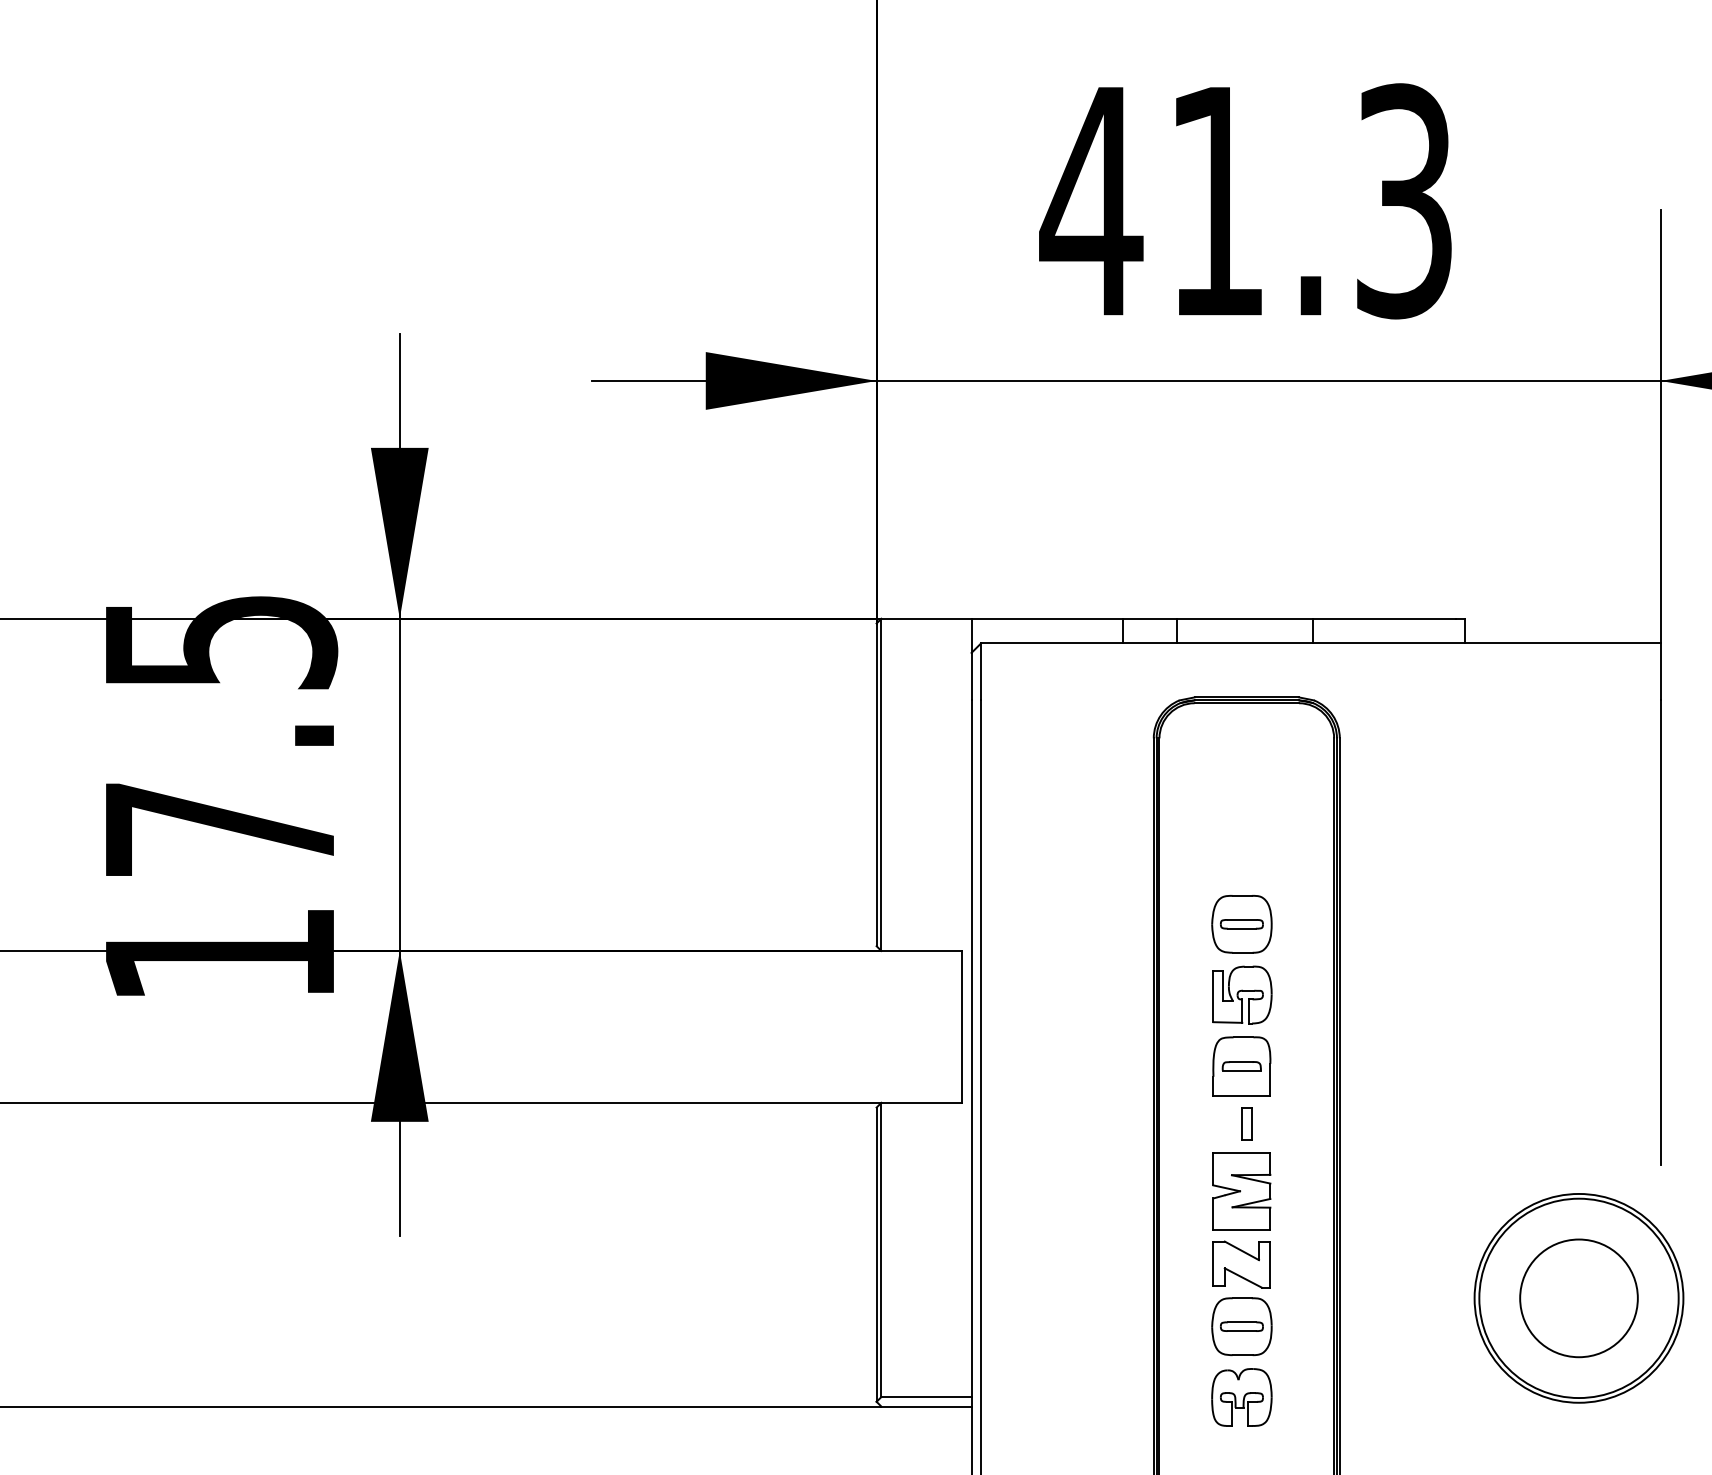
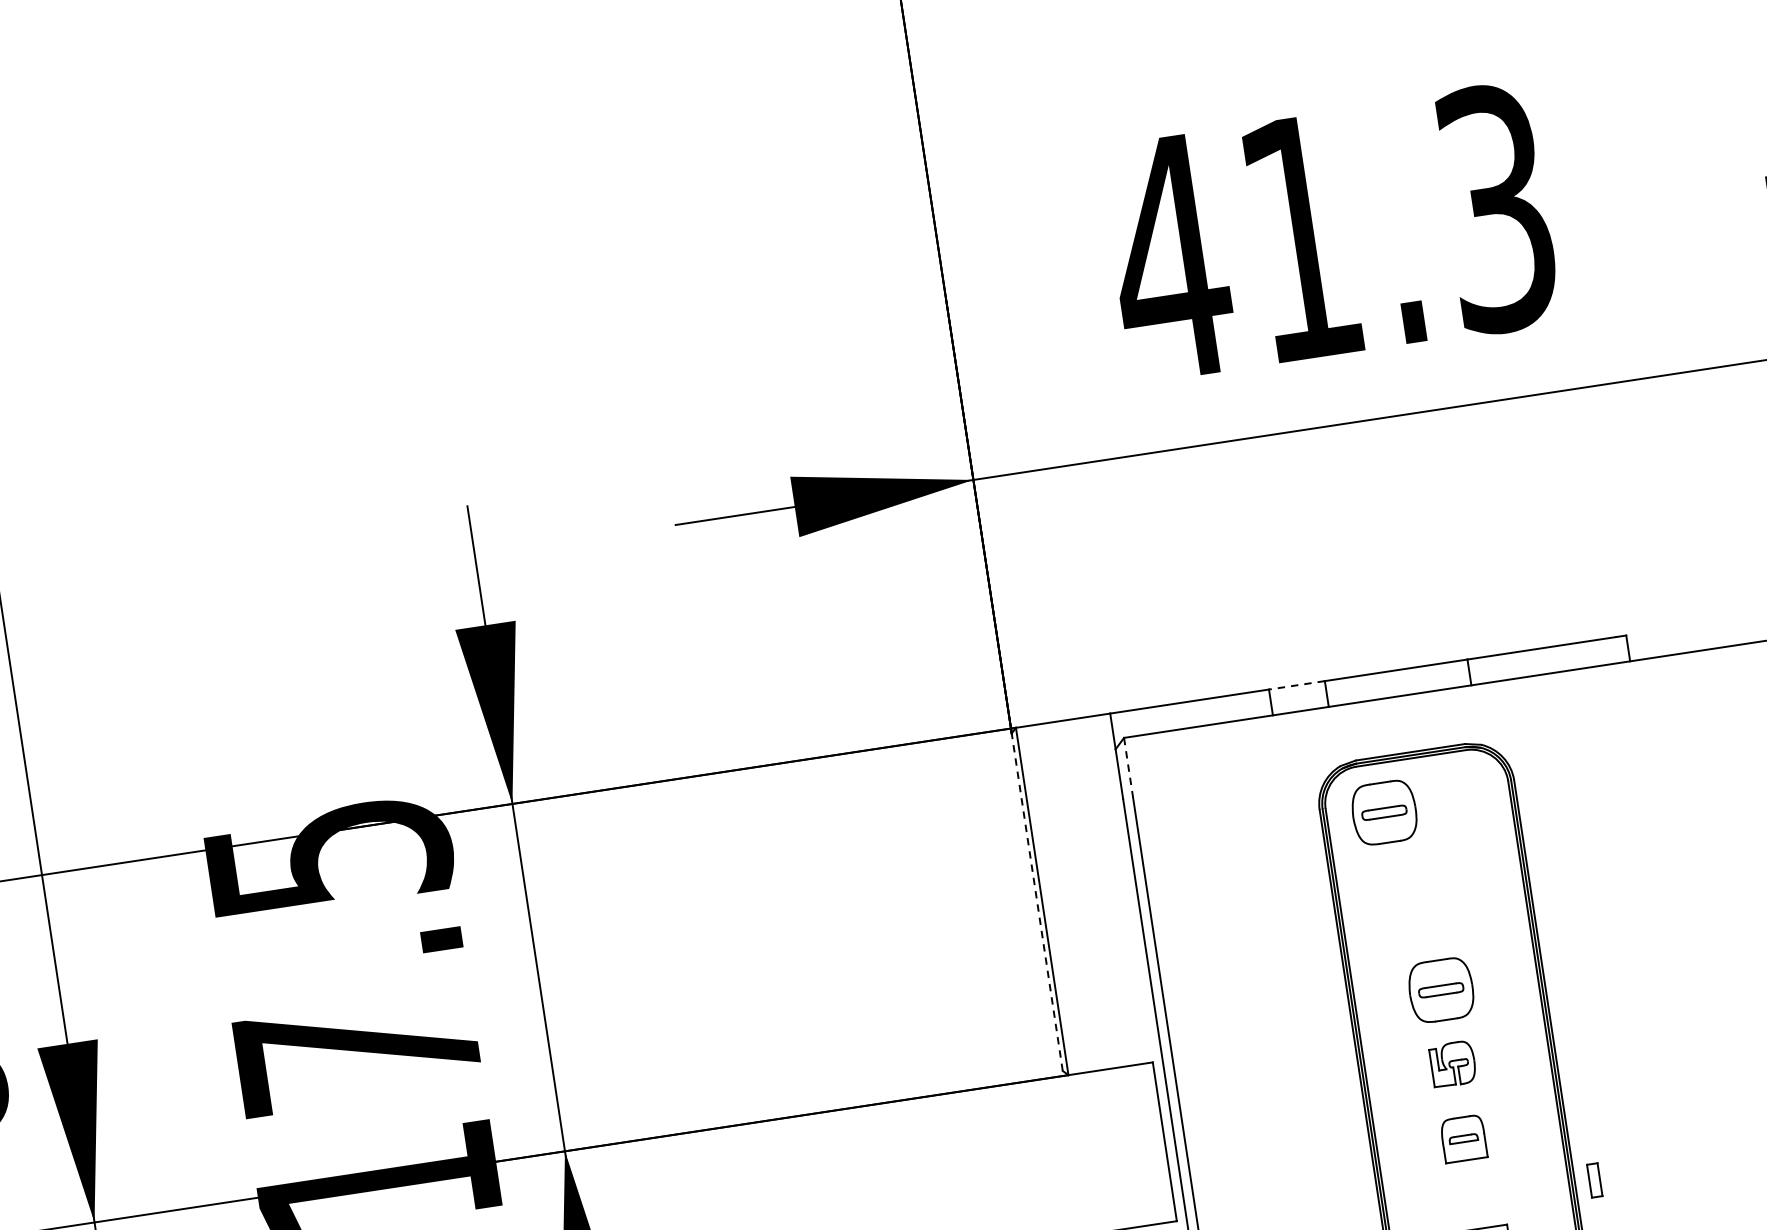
line: (1150, 618) -> (1297, 685), solid -> dashed
line: (981, 672) -> (1129, 768), solid -> dashed
part: (1213, 750) -> (1384, 813), added
line: (876, 784) -> (1037, 901), solid -> dashed
part: (1242, 994) -> (1452, 1063), size x0.7
part: (1241, 1066) -> (1463, 1139), size x0.7
part: (1246, 1123) -> (1594, 1180), moved

